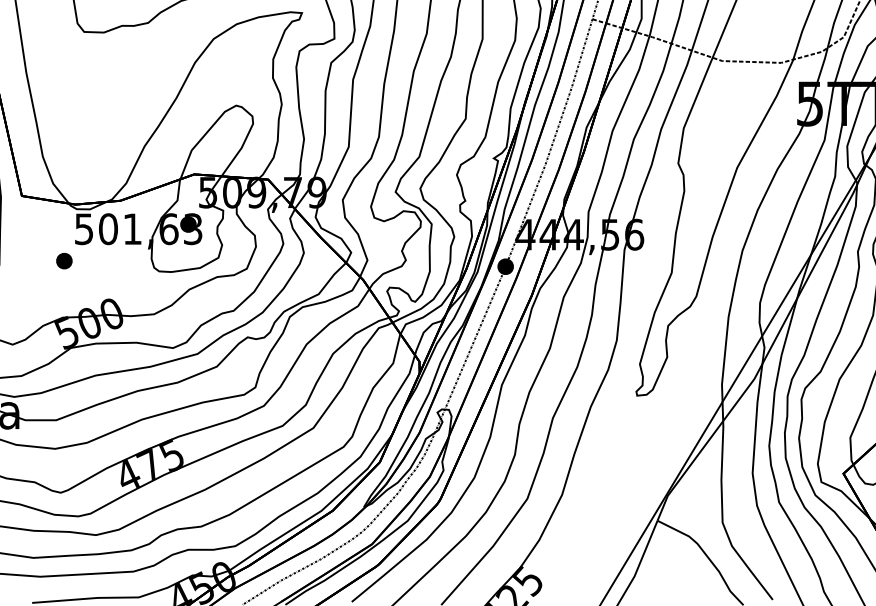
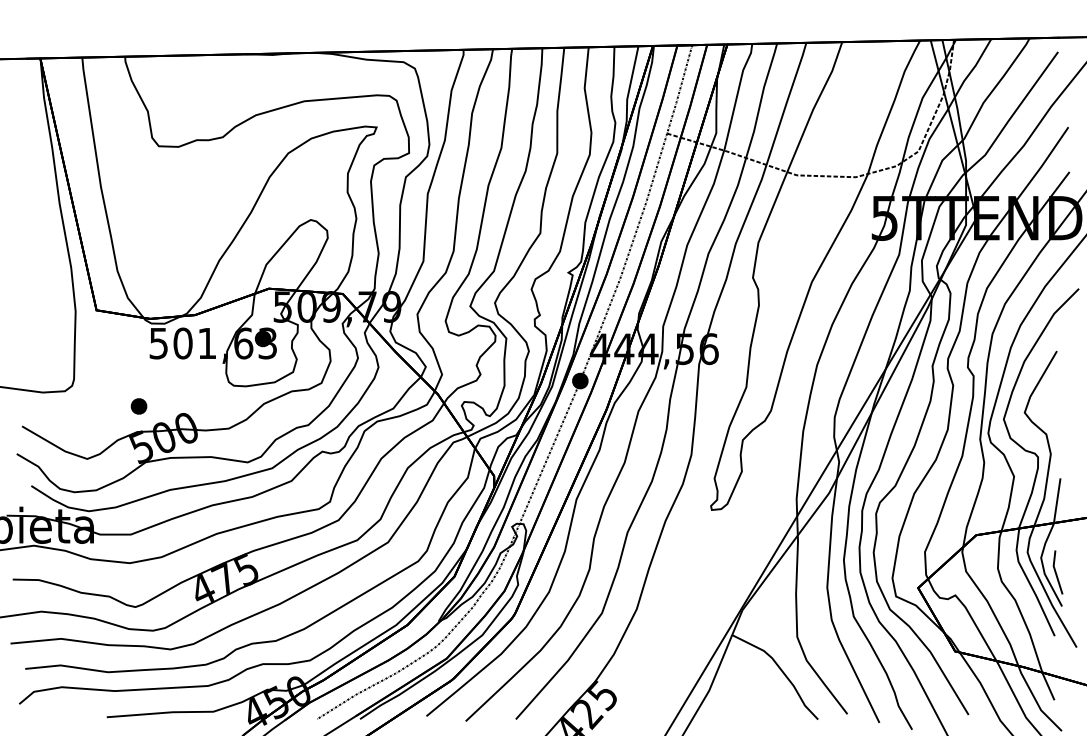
part: (63, 261) -> (138, 406), moved

